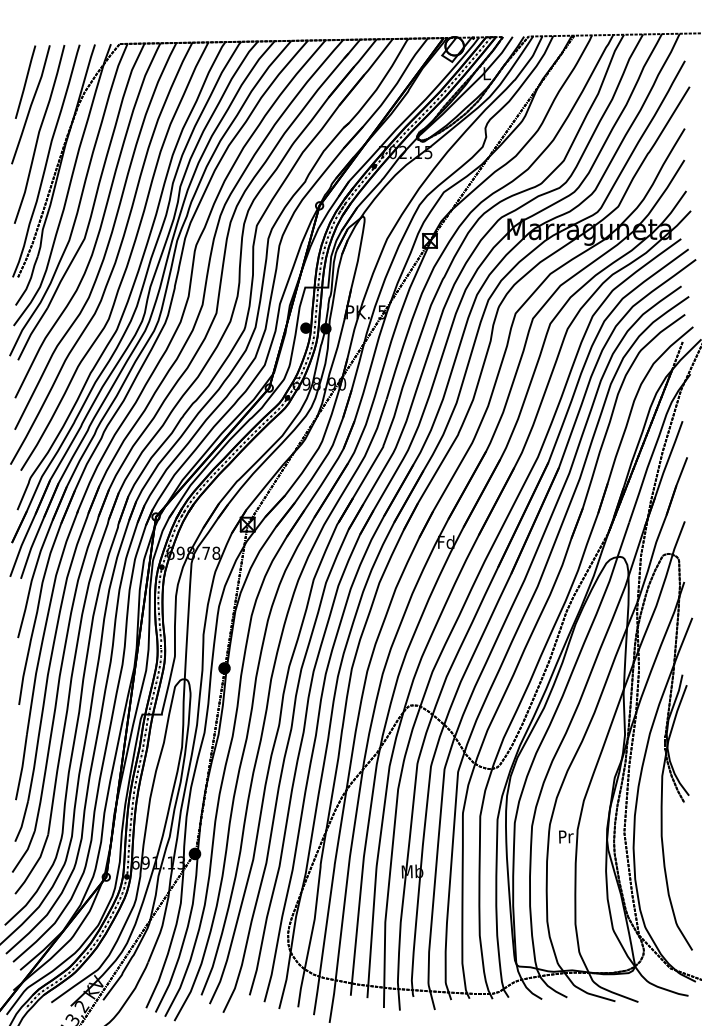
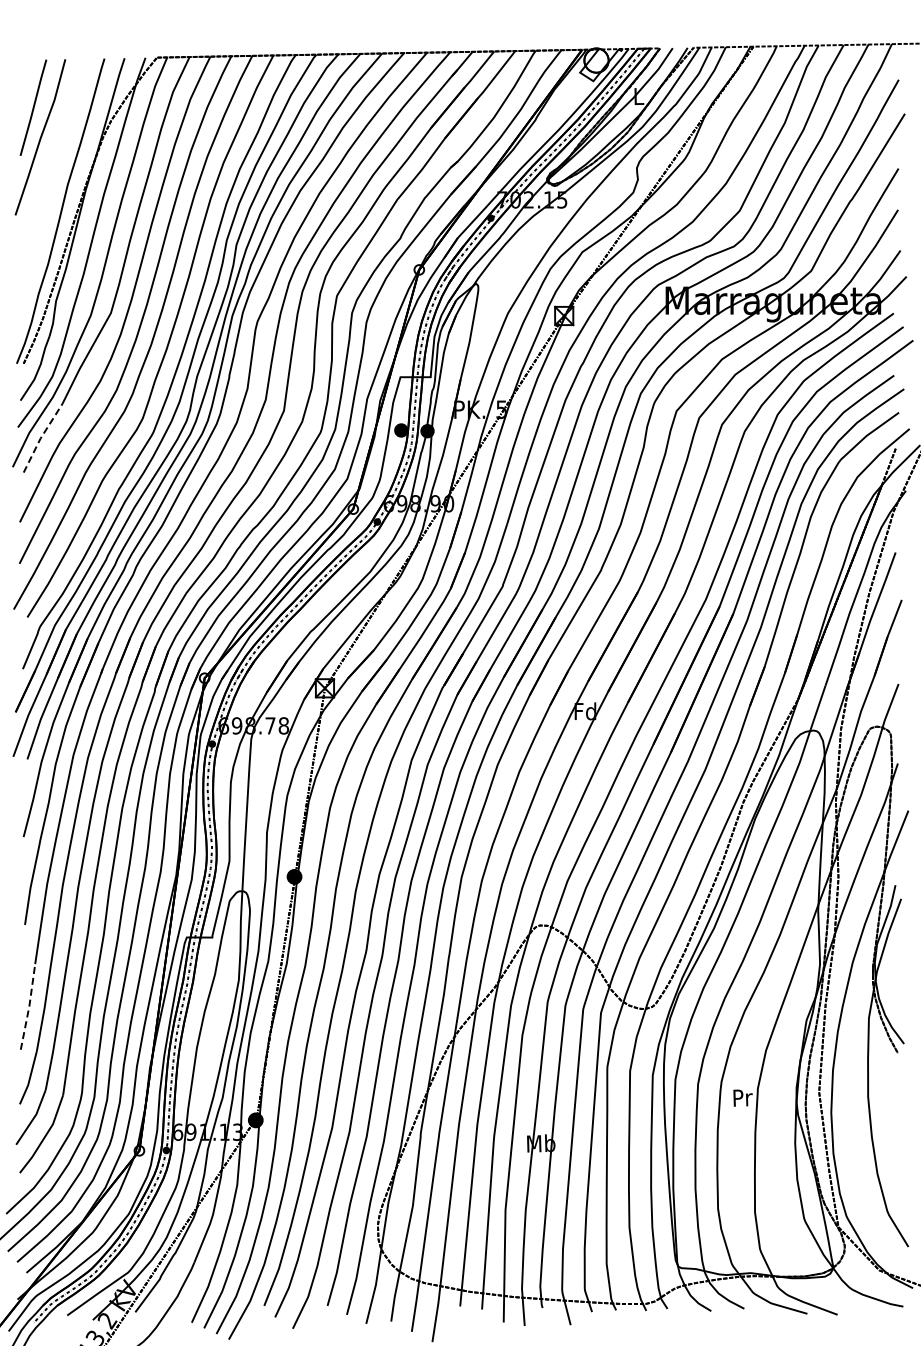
curve: (39, 134) -> (51, 176), removed
line: (31, 333) -> (41, 437), solid -> dashed
line: (22, 767) -> (29, 1006), solid -> dashed

